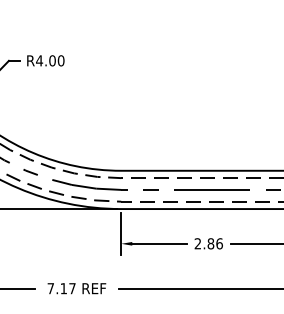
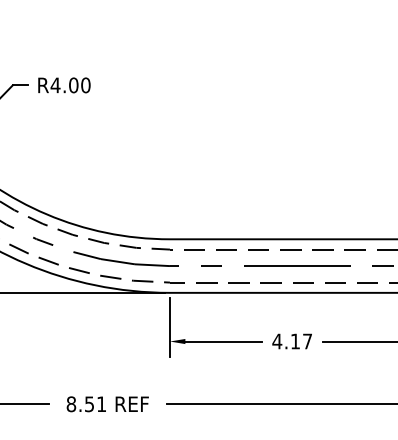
text: (208, 243) -> (292, 341), 2.86 -> 4.17
text: (61, 288) -> (86, 404), 7.17 -> 8.51

